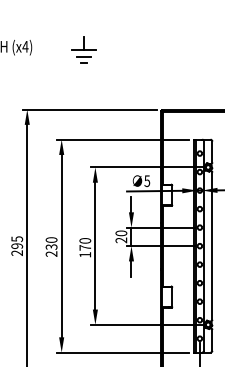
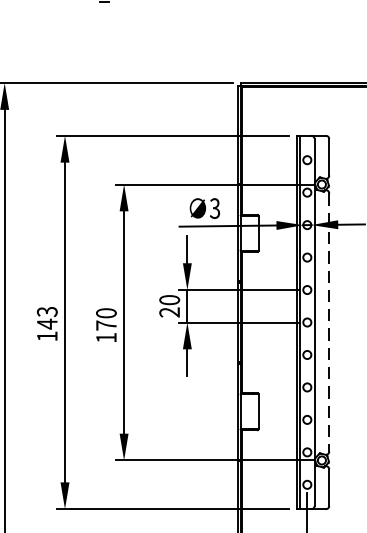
text: (147, 180) -> (215, 207), 5 -> 3
text: (51, 246) -> (47, 323), 230 -> 143
line: (212, 246) -> (329, 323), solid -> dashed

